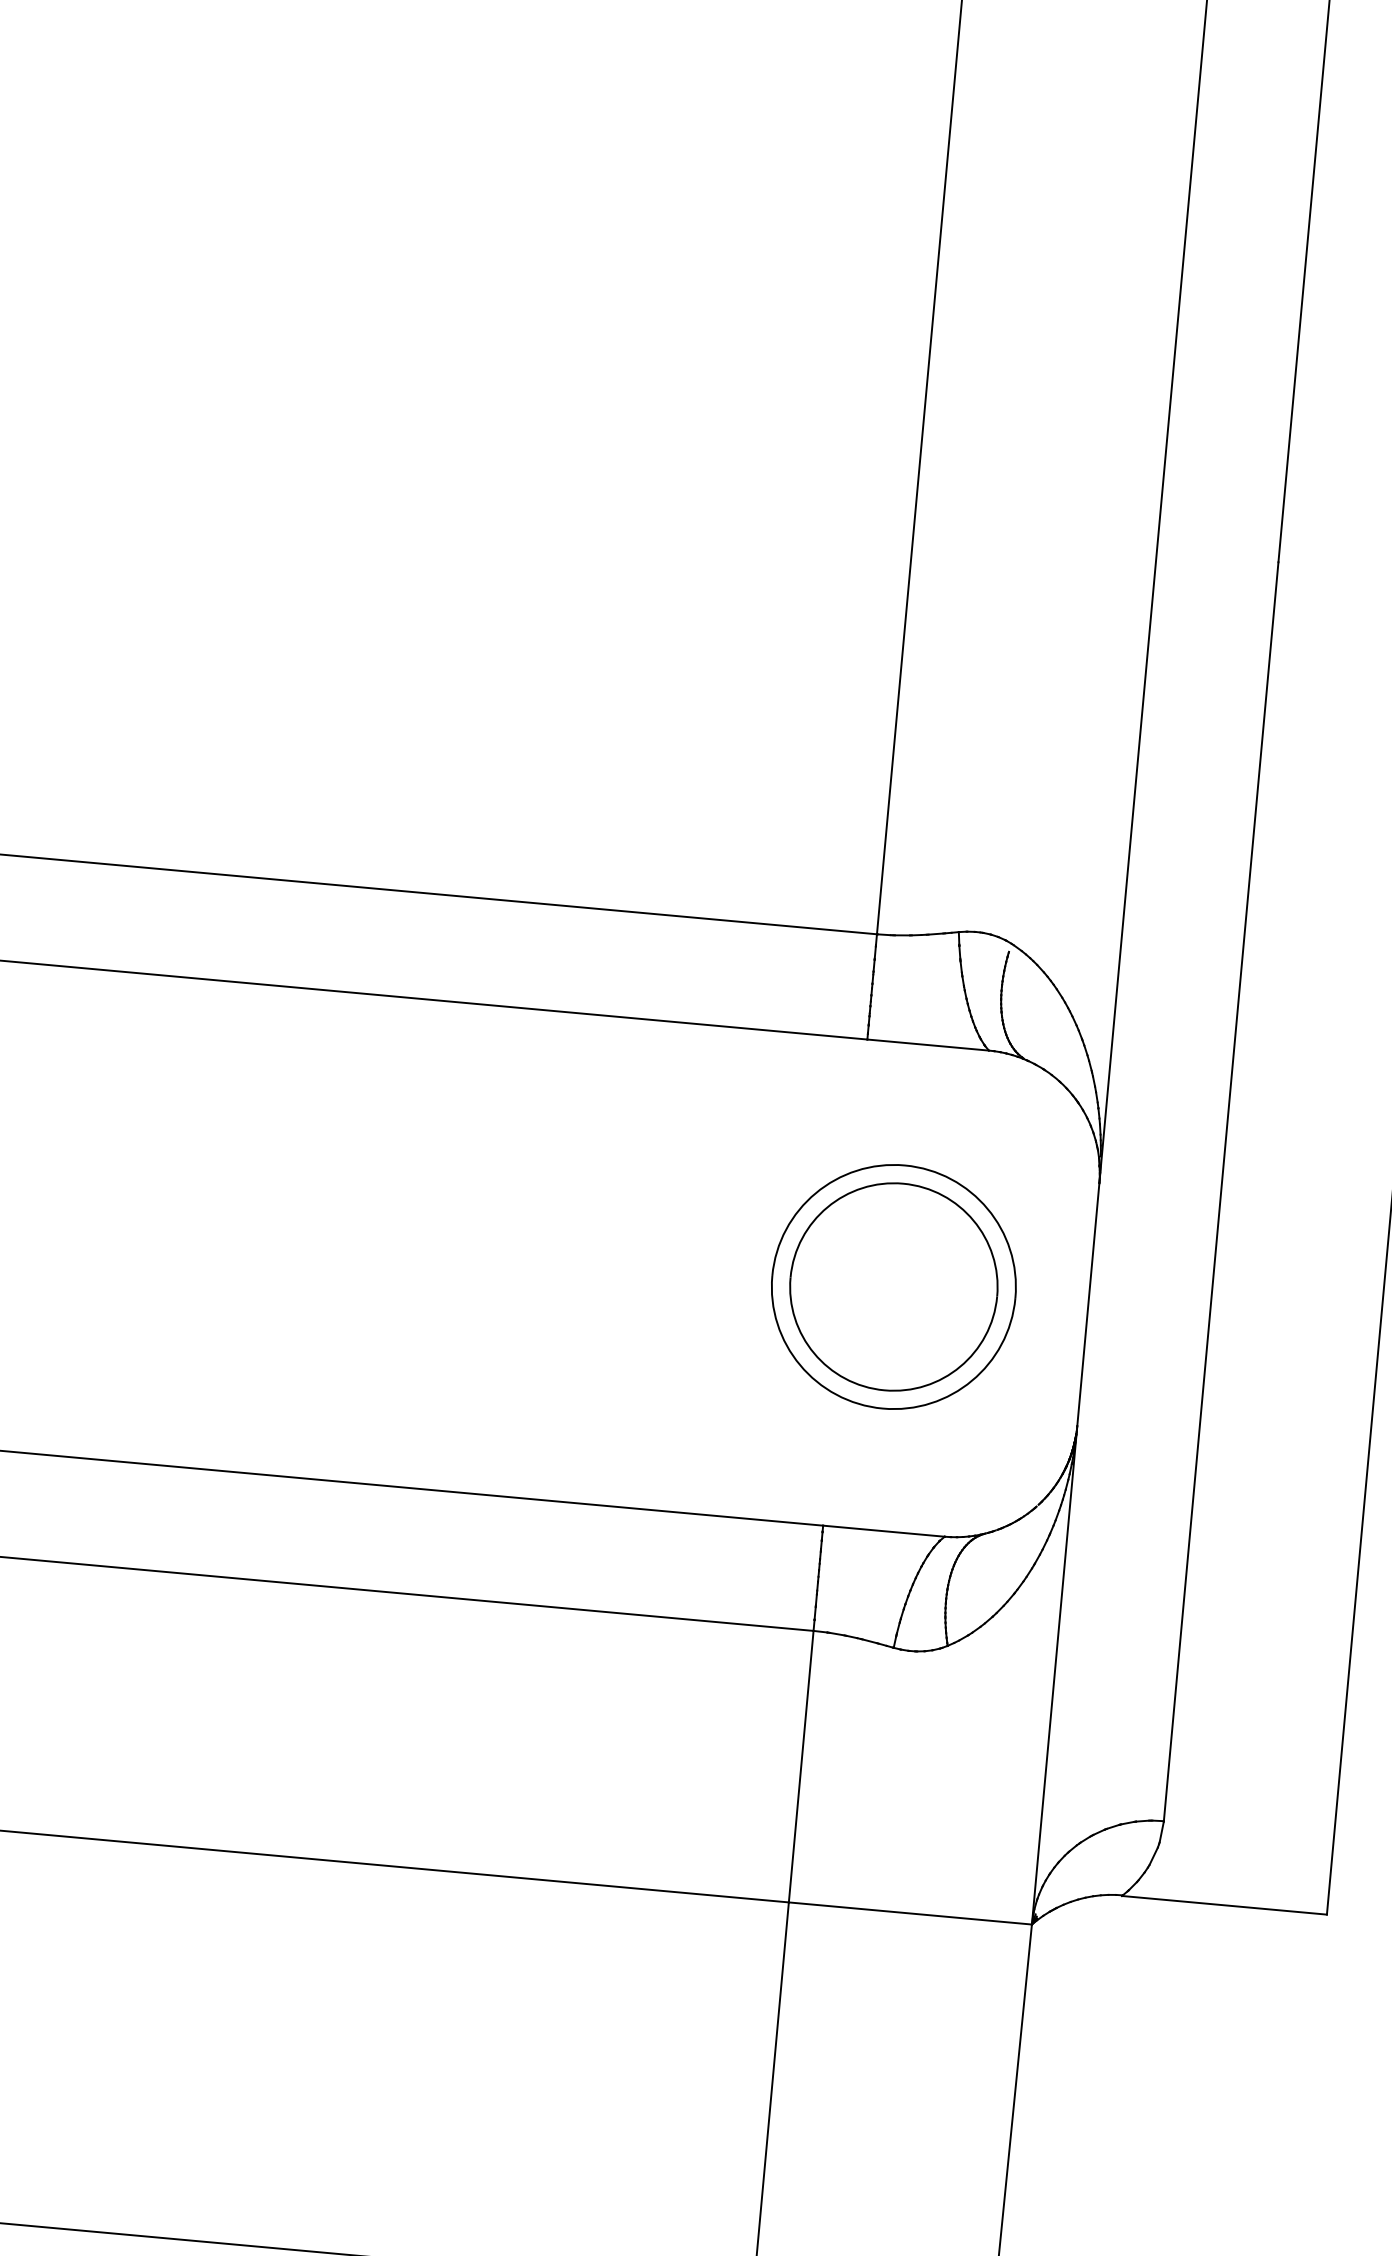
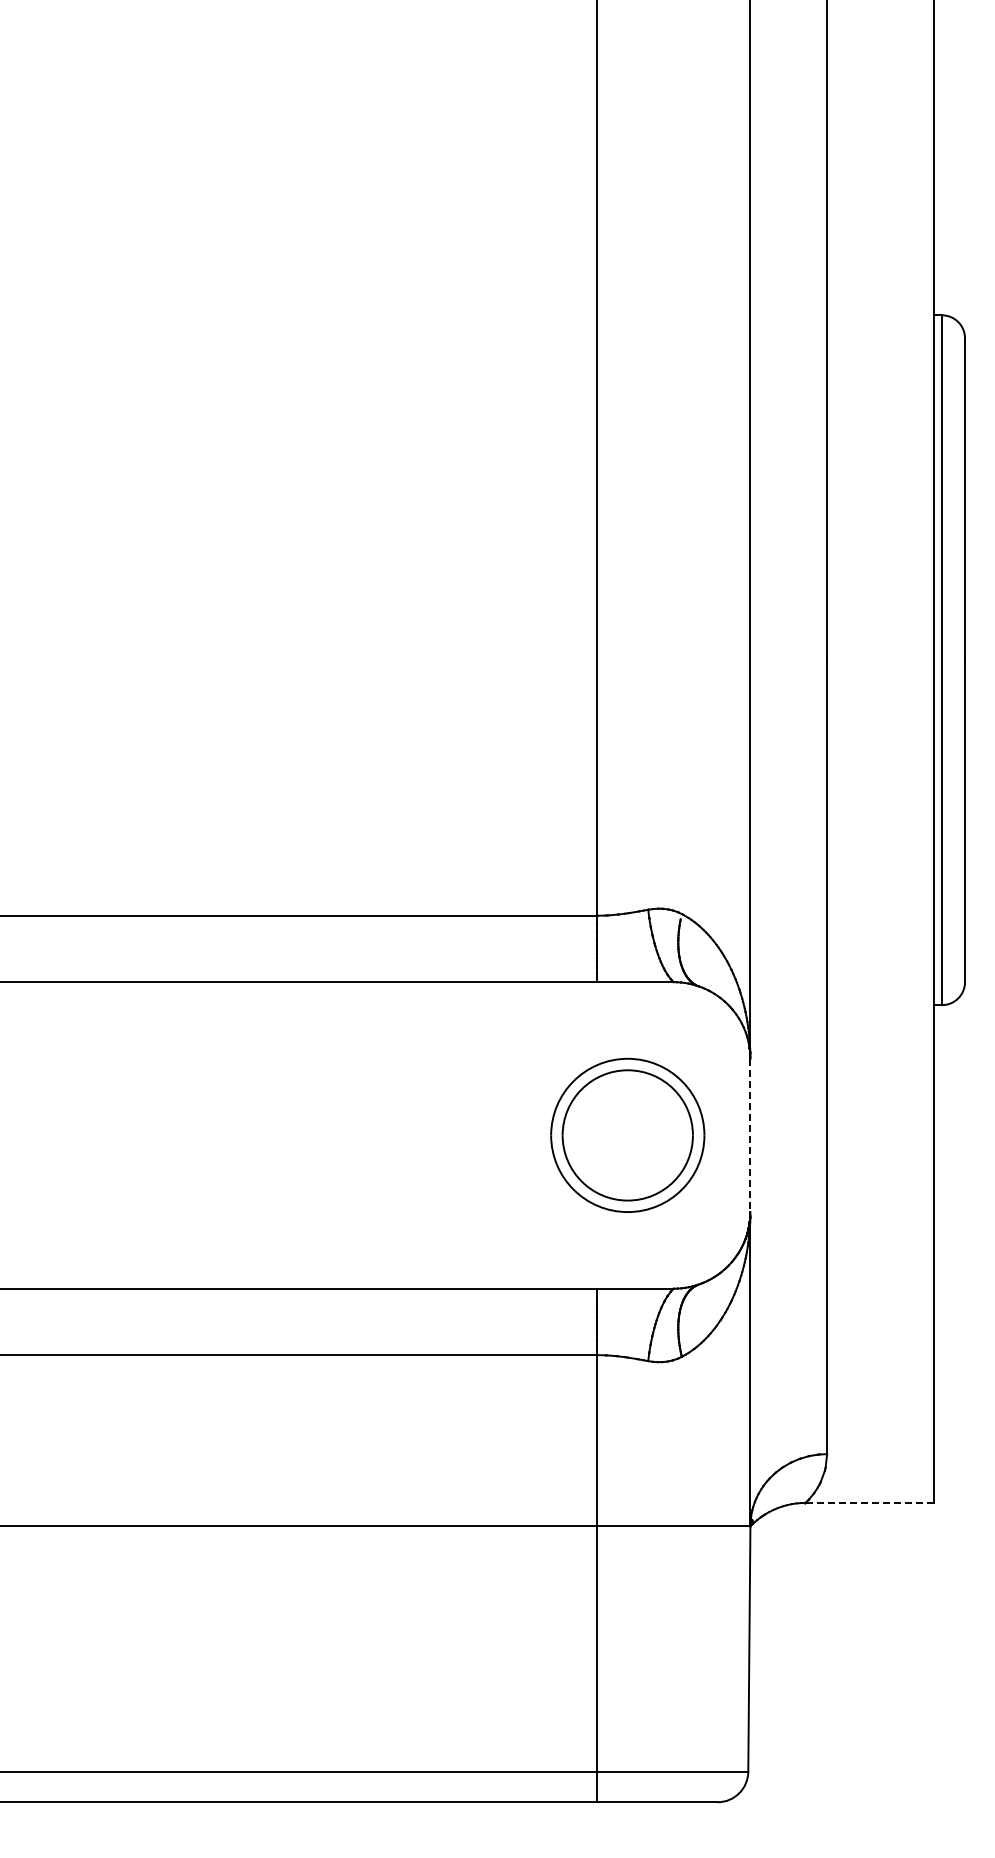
line: (1088, 1304) -> (750, 1135), solid -> dashed
line: (1224, 1905) -> (869, 1503), solid -> dashed

